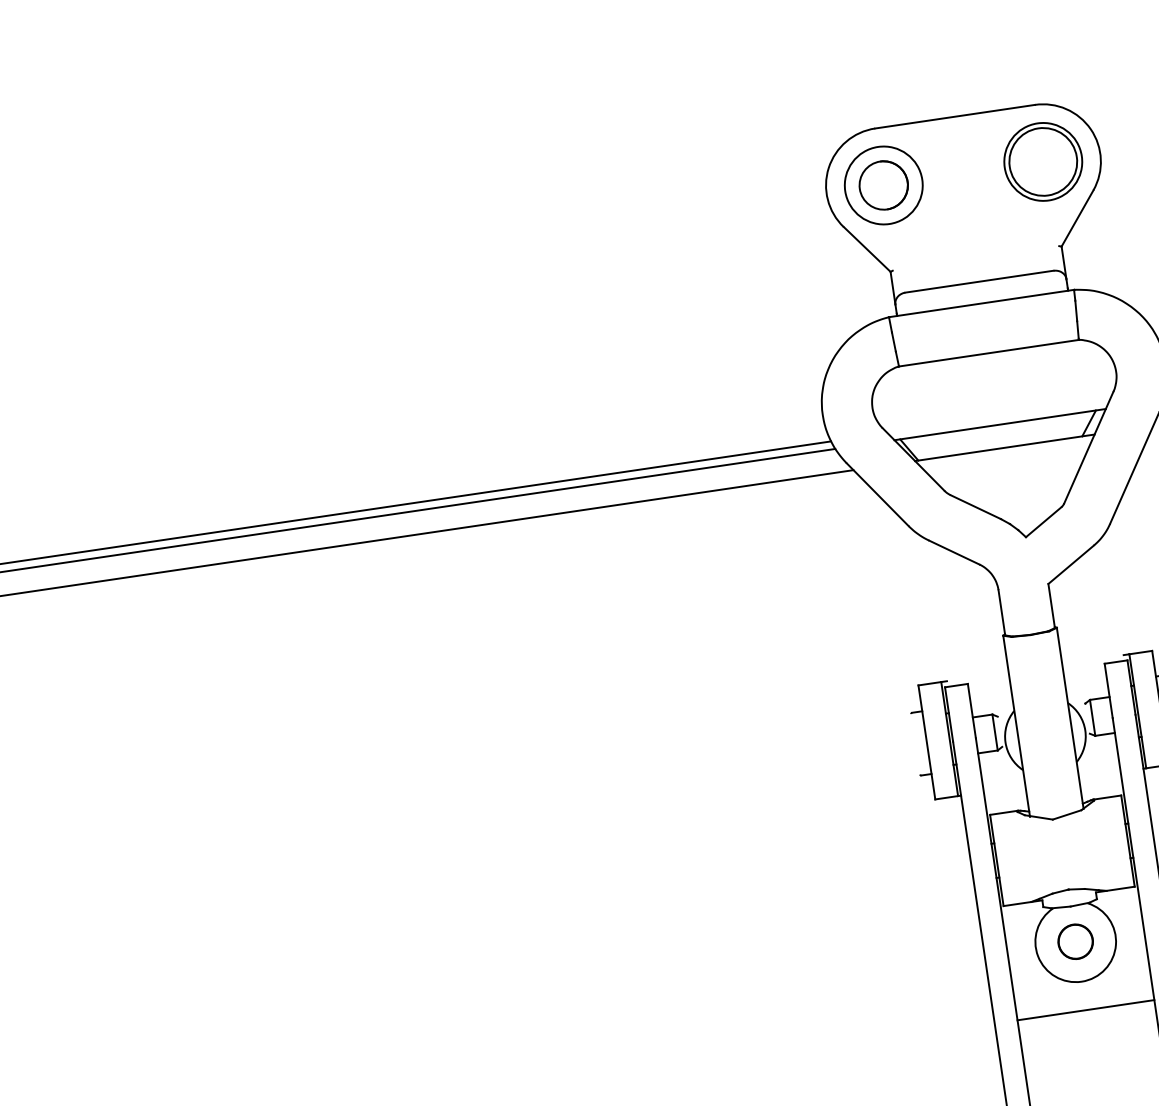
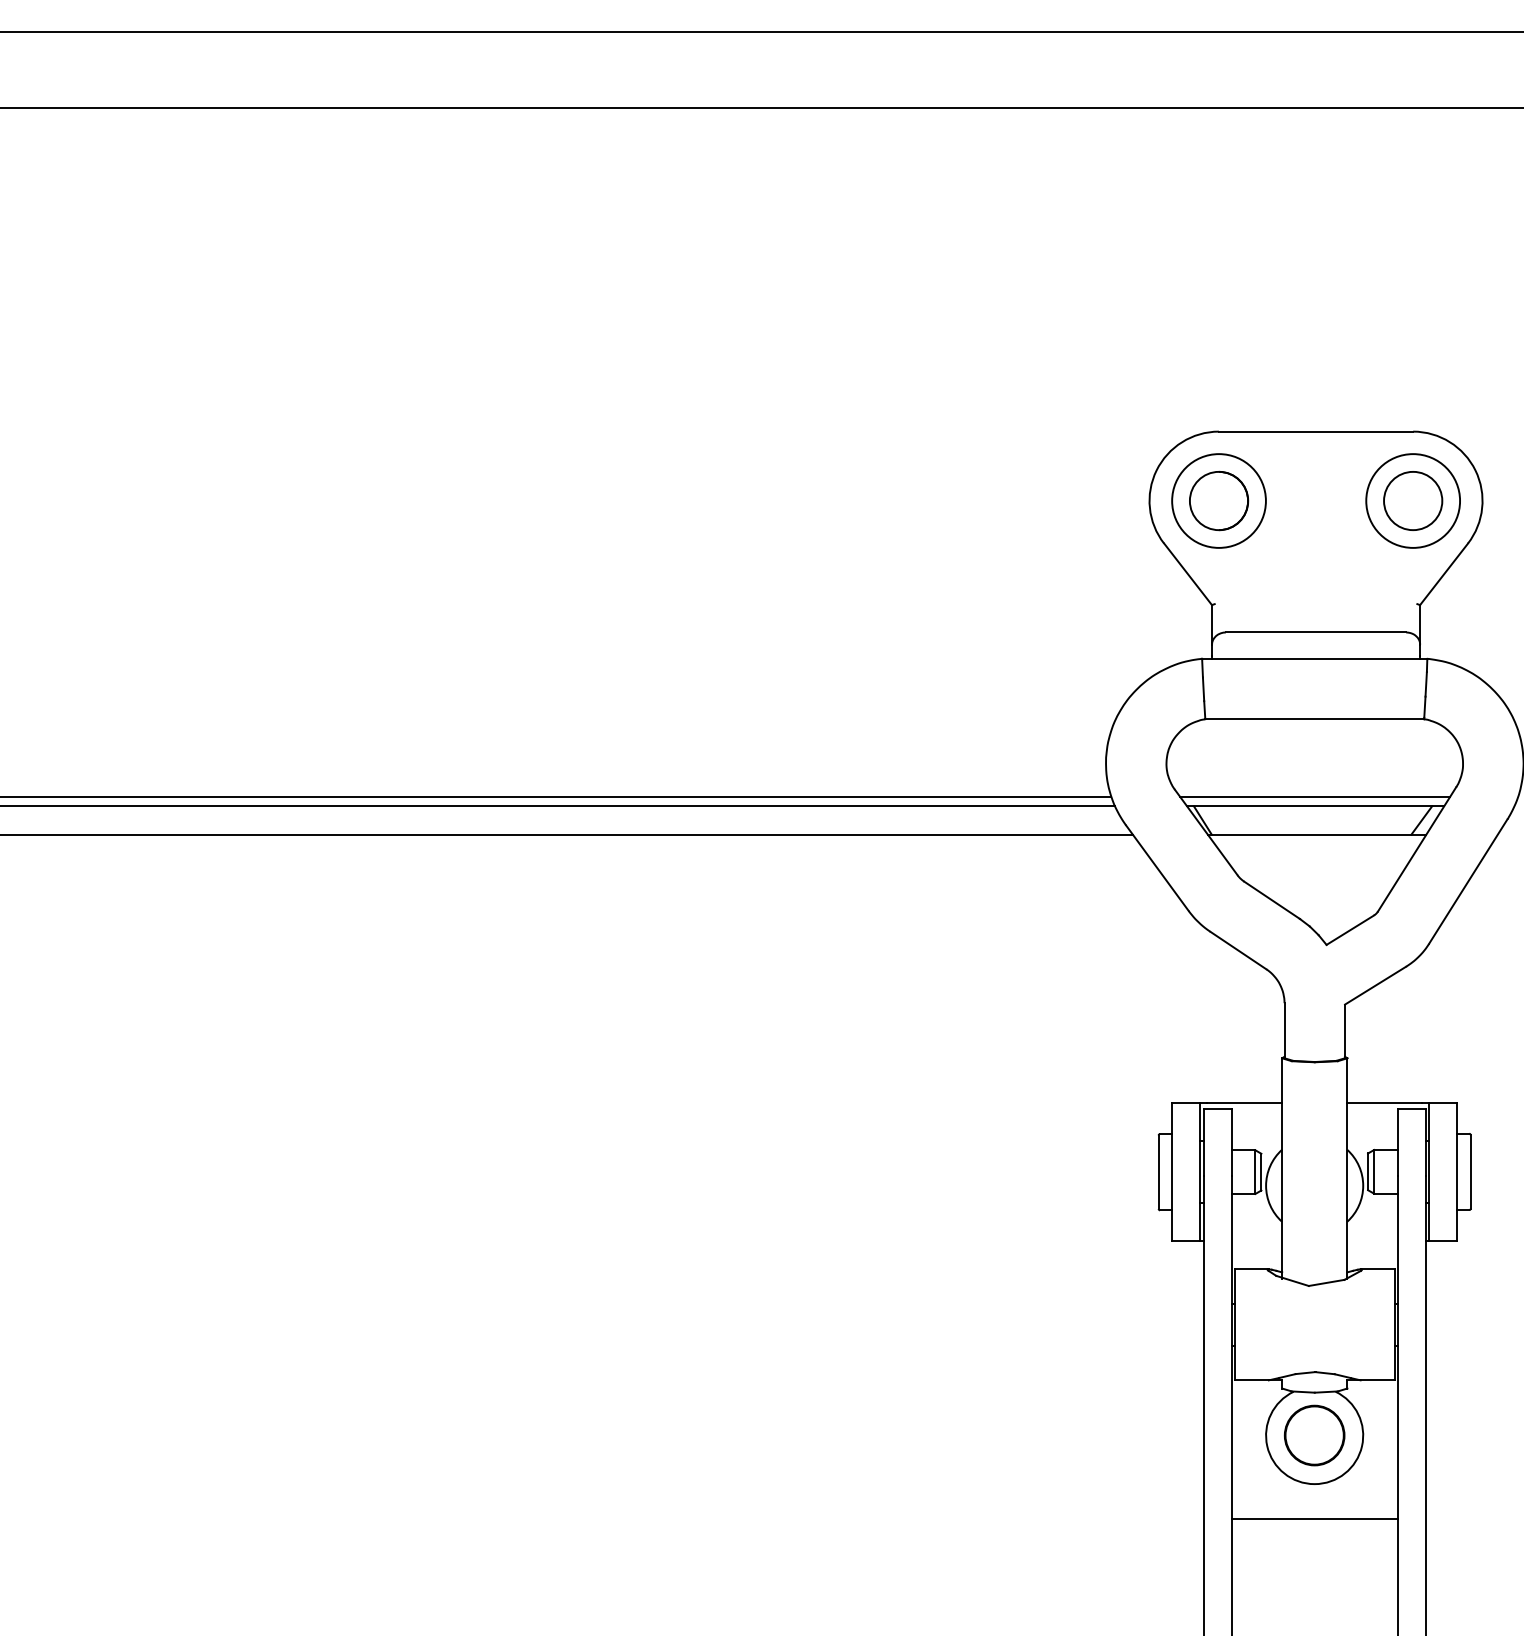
circle: (1043, 161) -> (1413, 500), size x0.71
line: (998, 416) -> (1314, 796), added
line: (1092, 659) -> (1384, 1102), added
line: (977, 676) -> (1244, 1102), added
line: (1087, 718) -> (1368, 1171), added
line: (1000, 731) -> (1261, 1171), added
line: (915, 743) -> (1158, 1171), added
part: (1075, 941) -> (1314, 1435), size x1.43

